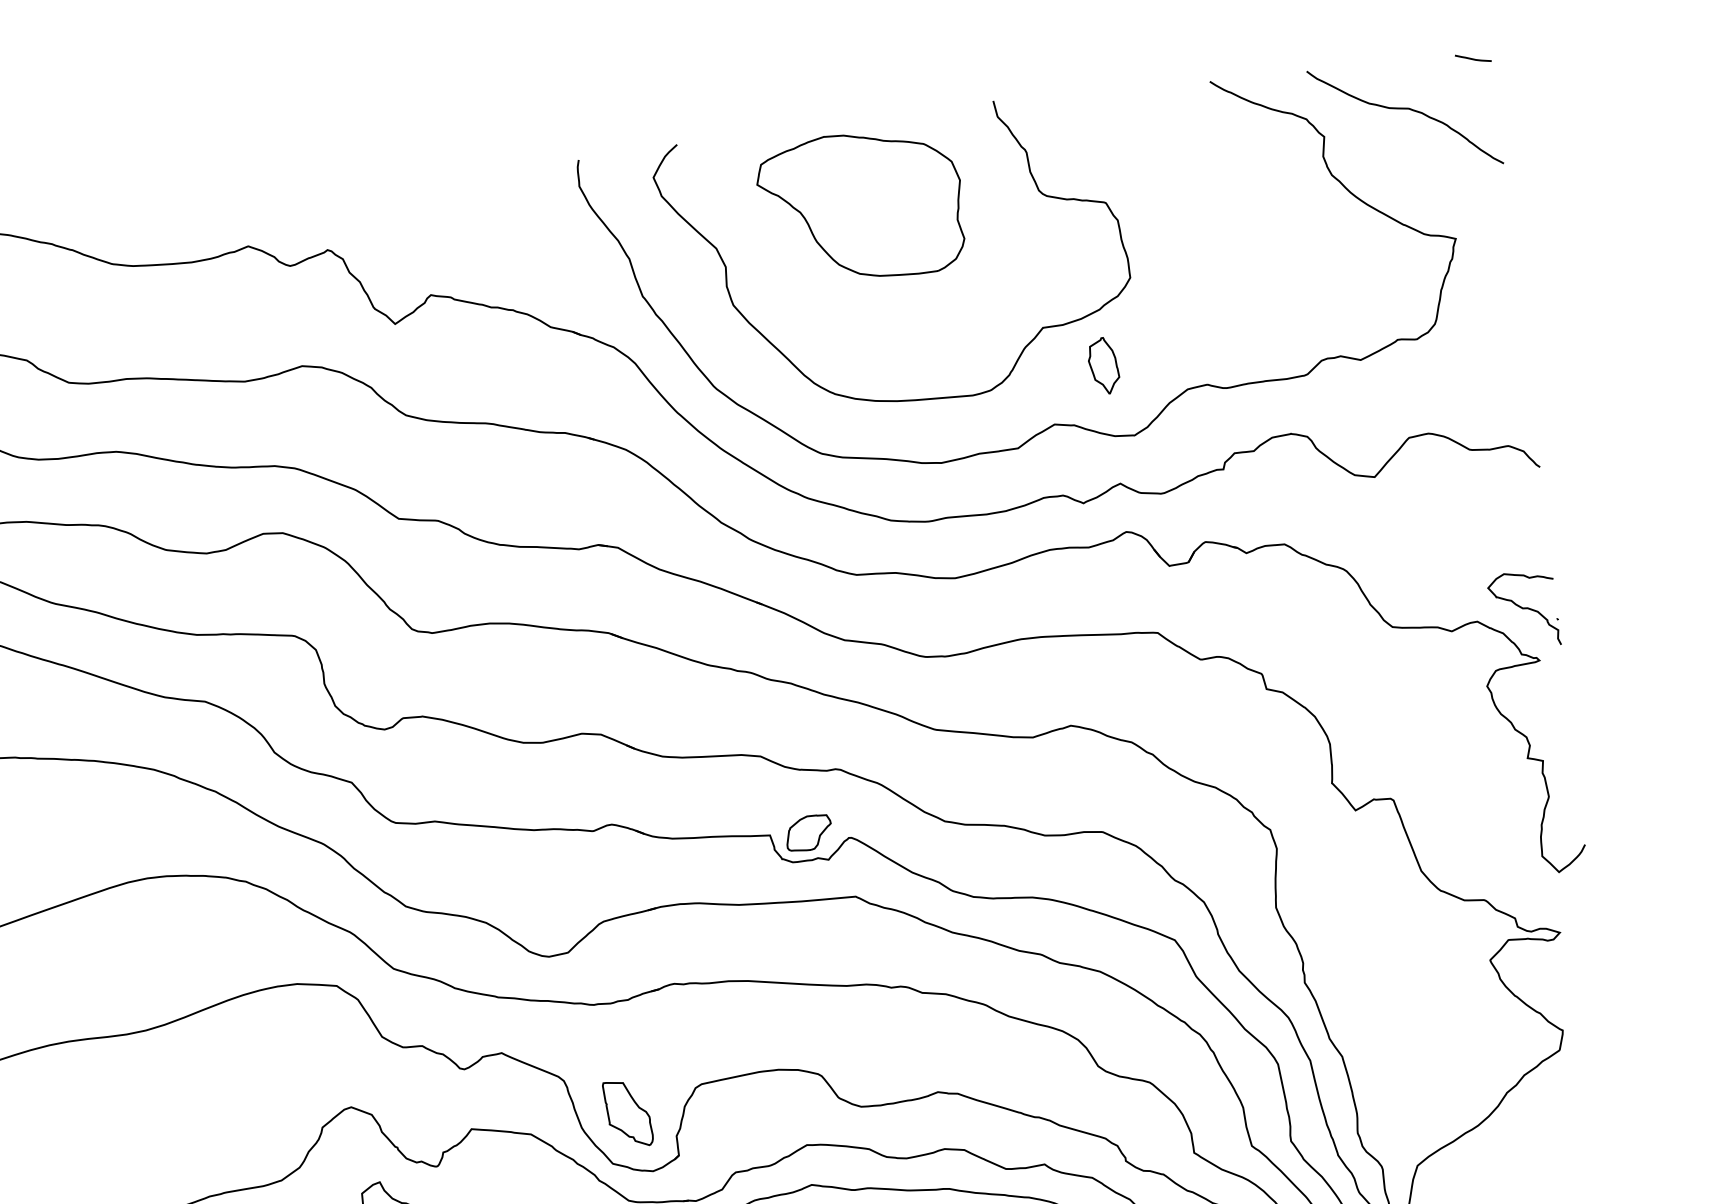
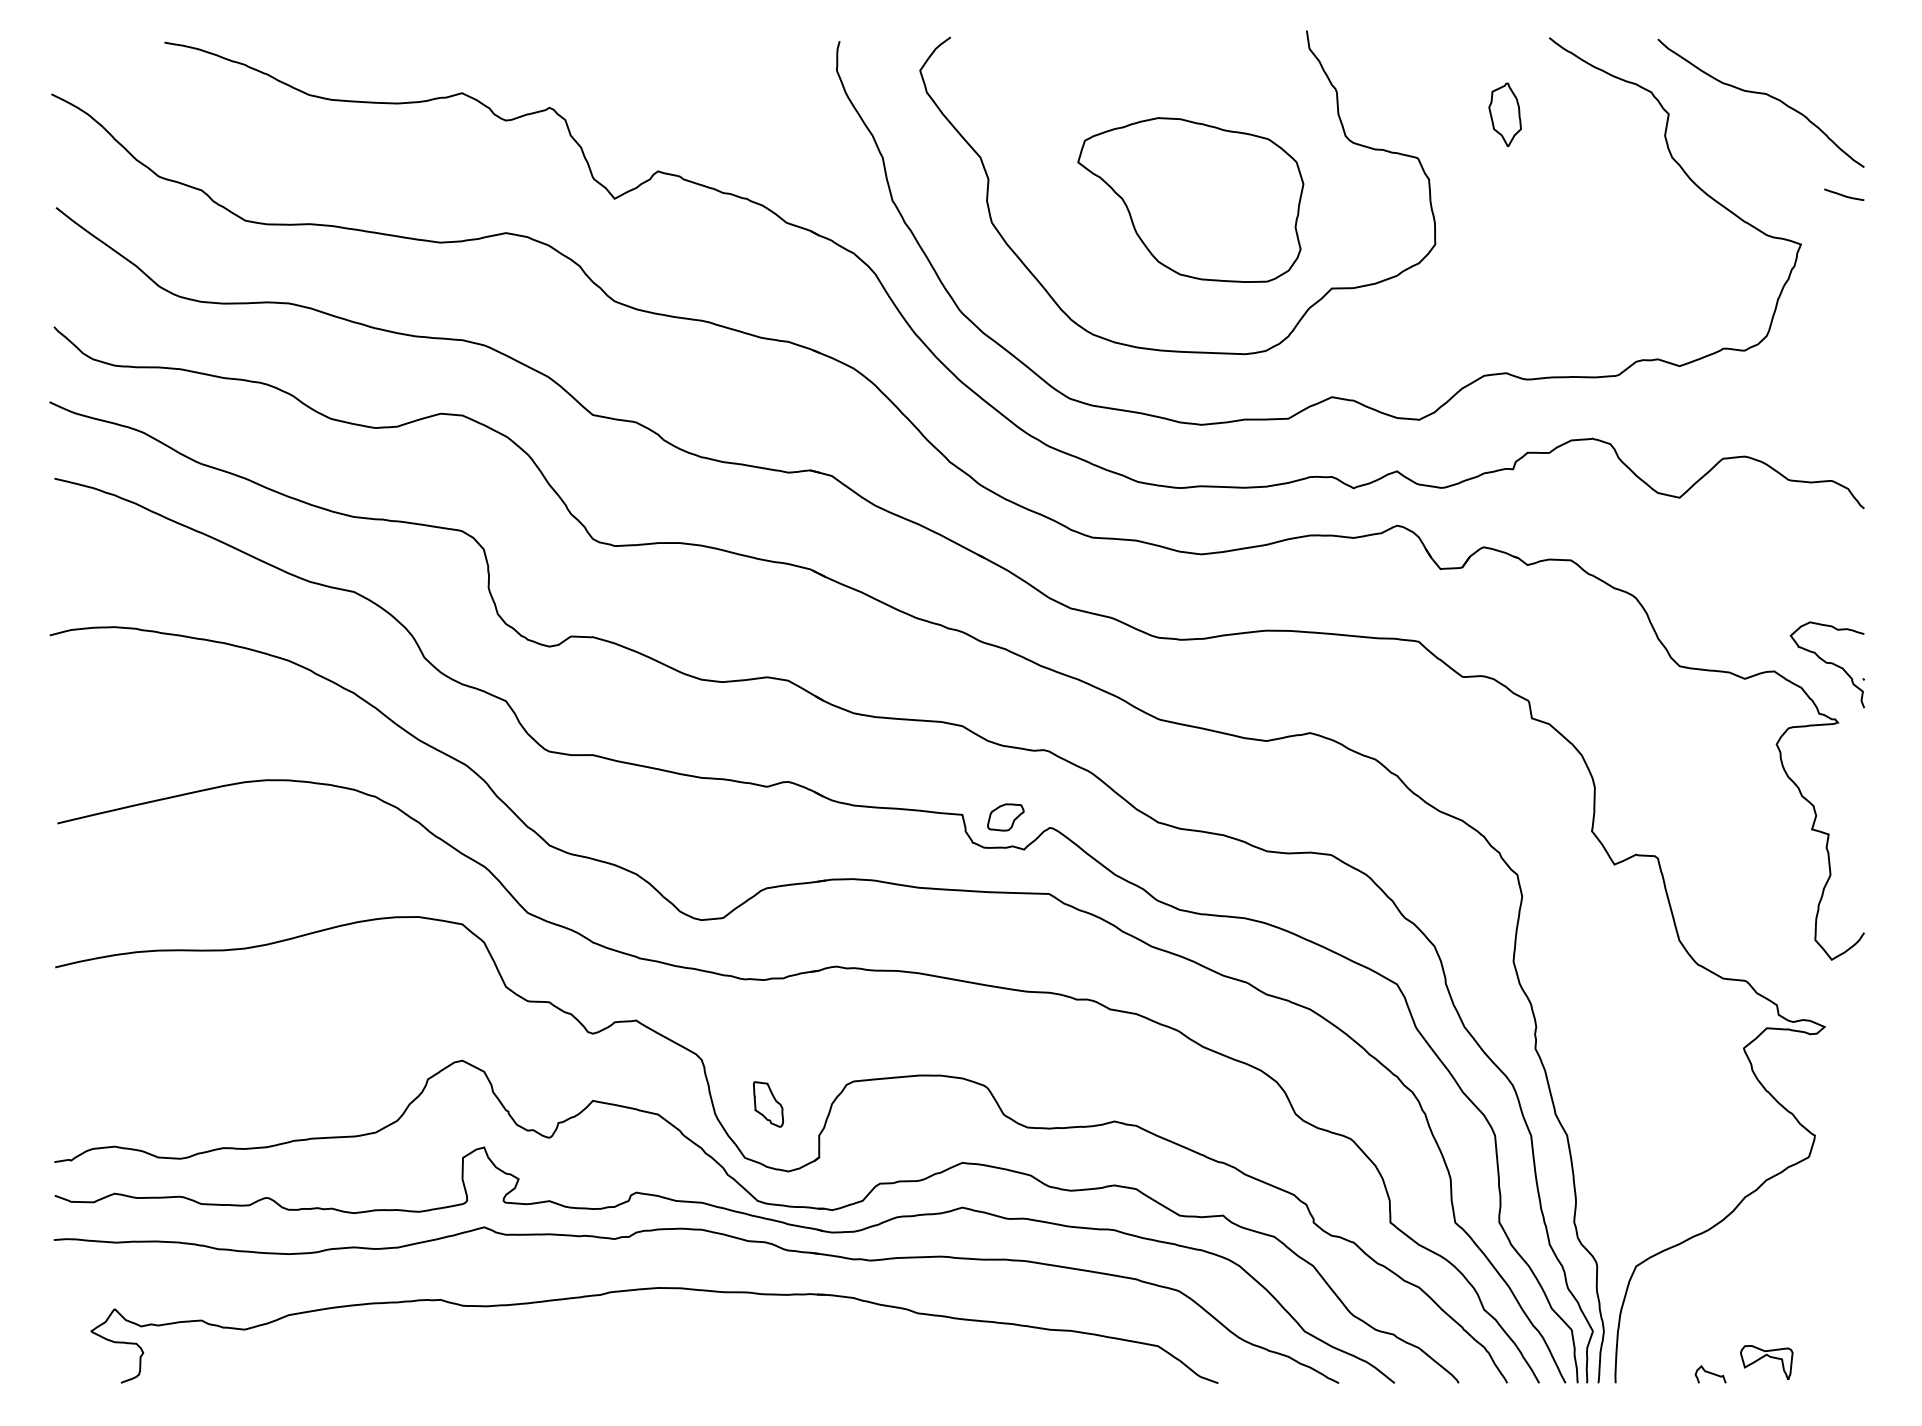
curve: (1472, 58) -> (1843, 194), moved
part: (861, 205) -> (1190, 199), moved
part: (1103, 365) -> (1504, 114), moved
part: (808, 833) -> (1005, 817), size x0.7
part: (628, 1113) -> (768, 1104), size x0.6

